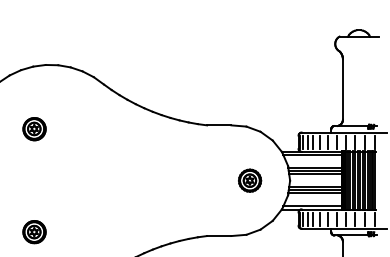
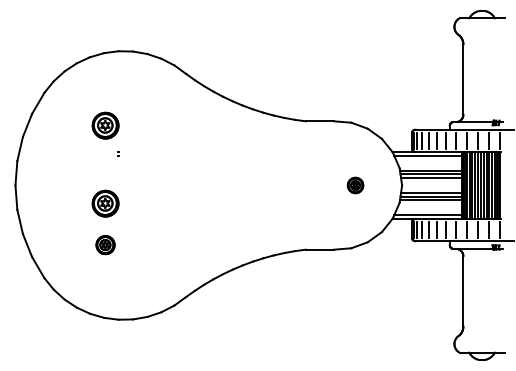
part: (249, 180) -> (355, 185), size x0.6
part: (34, 196) -> (105, 203), added
part: (34, 231) -> (105, 244), size x0.7

